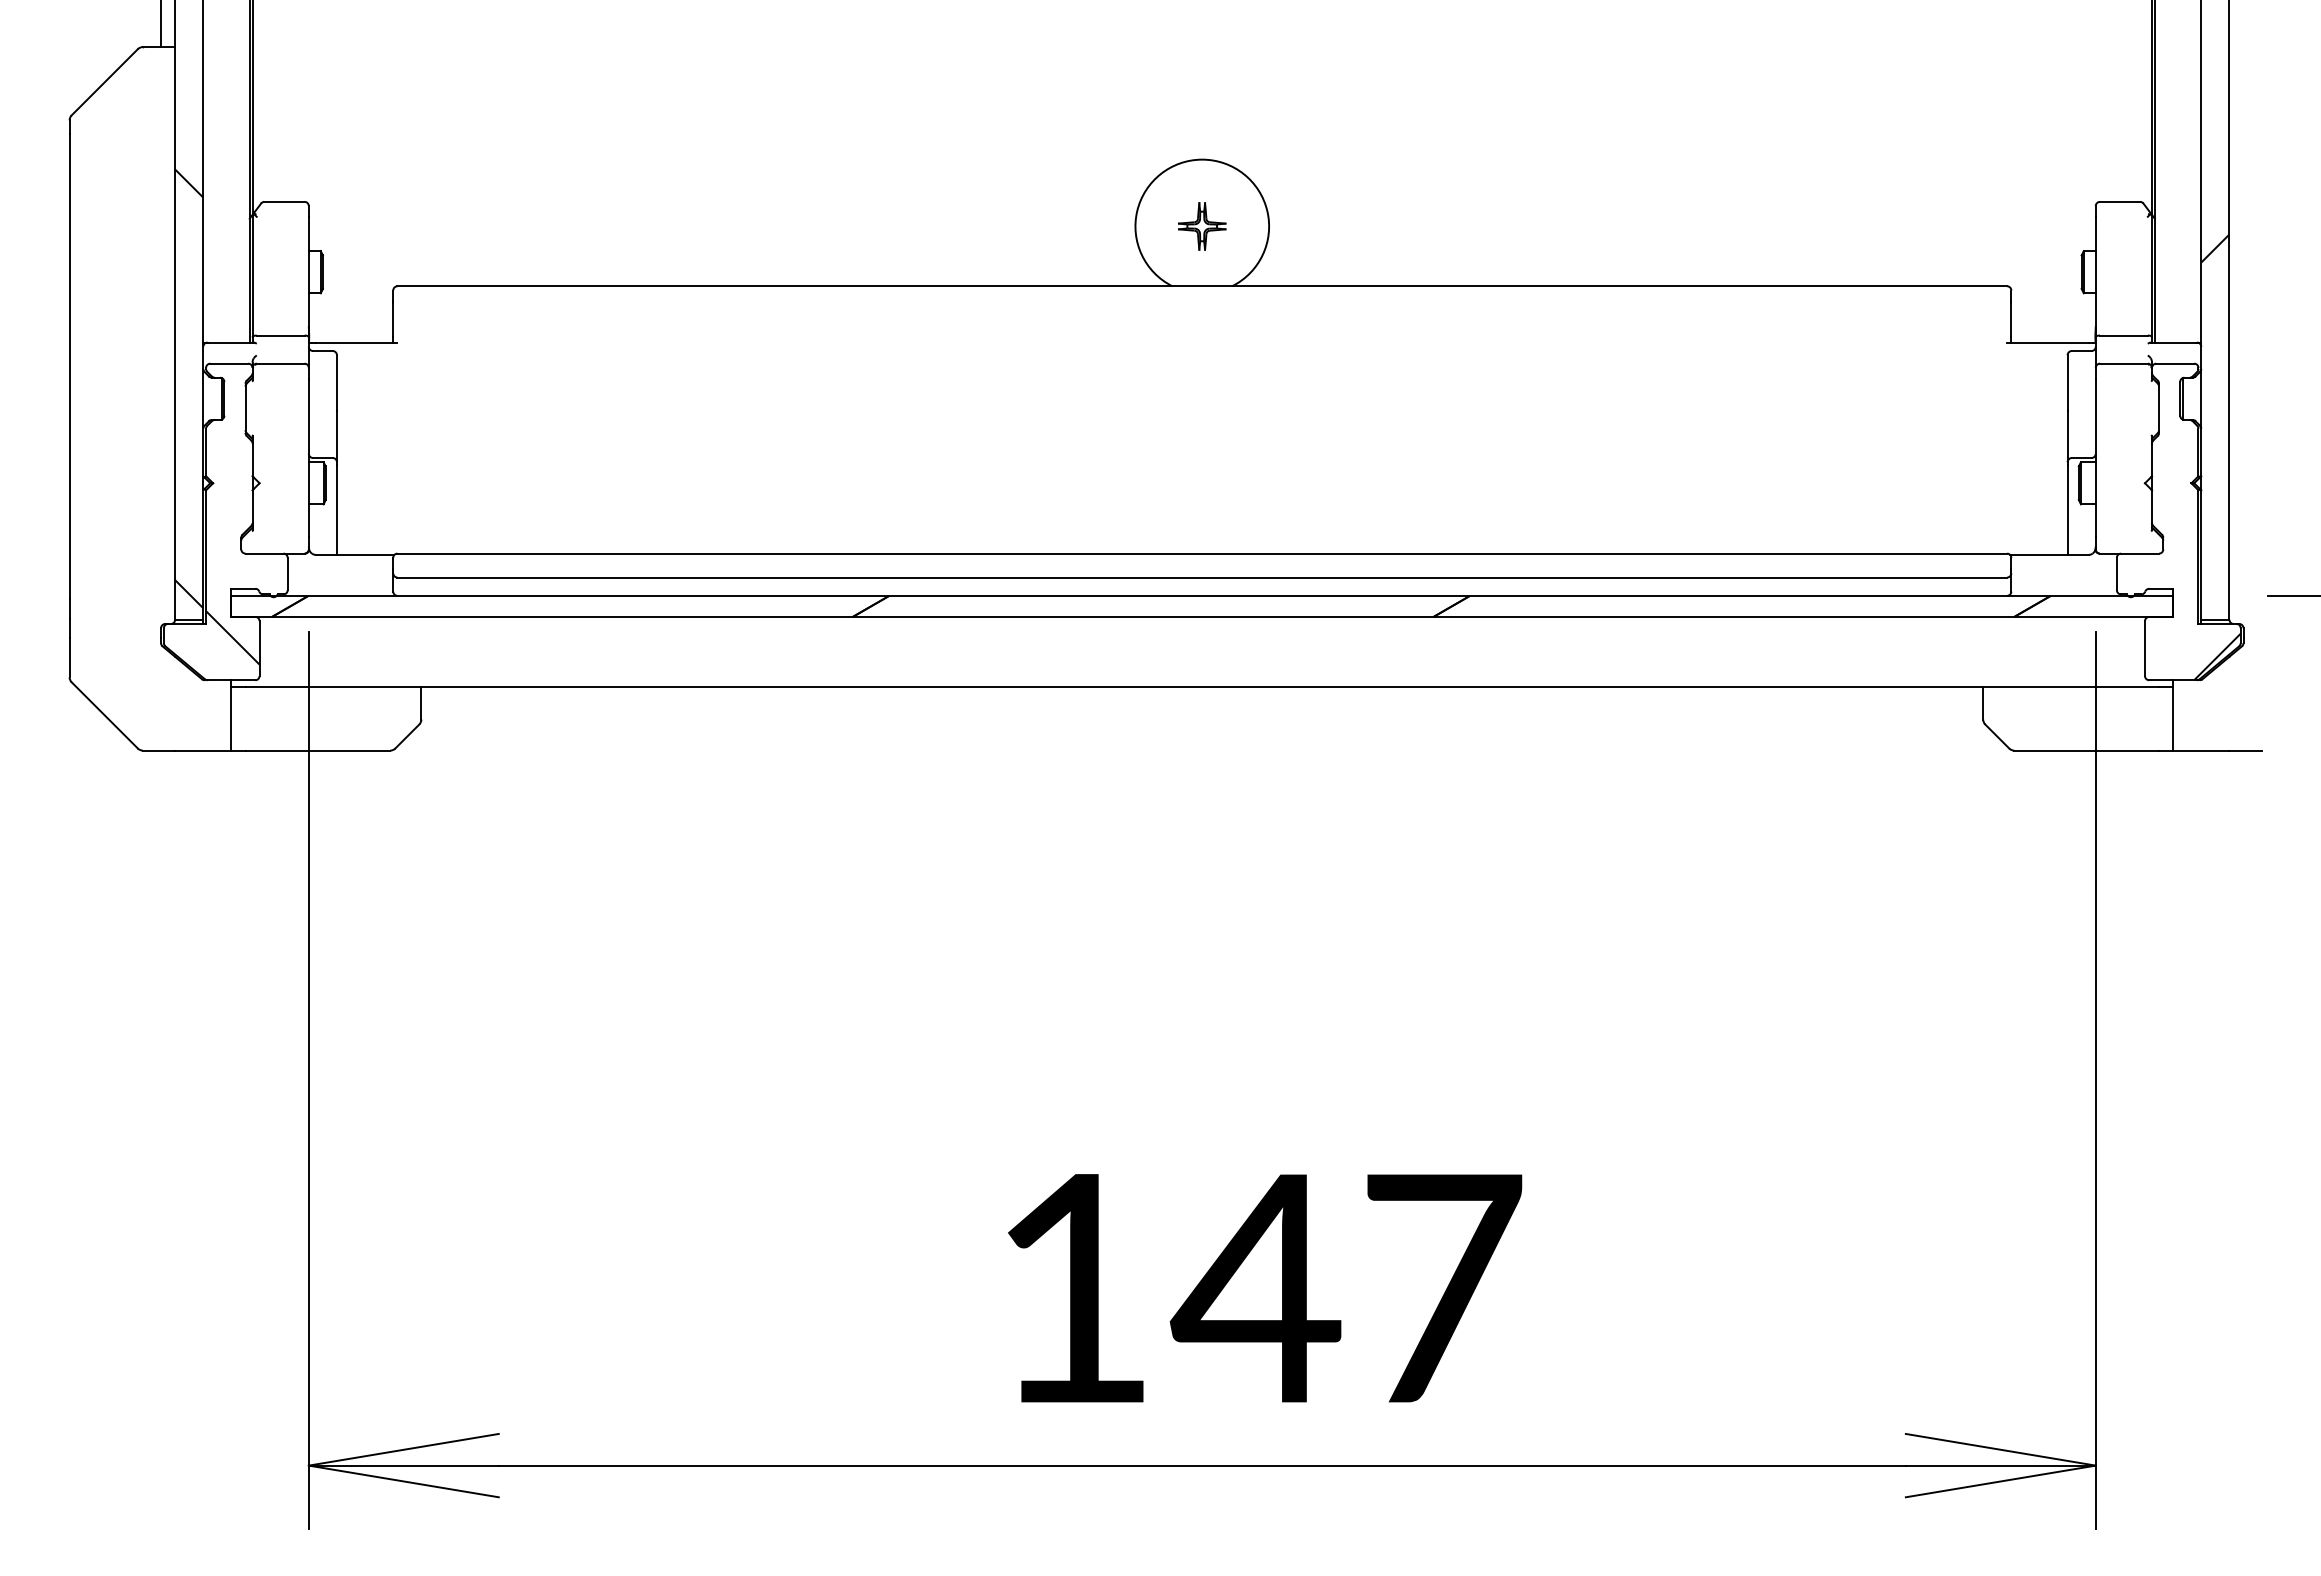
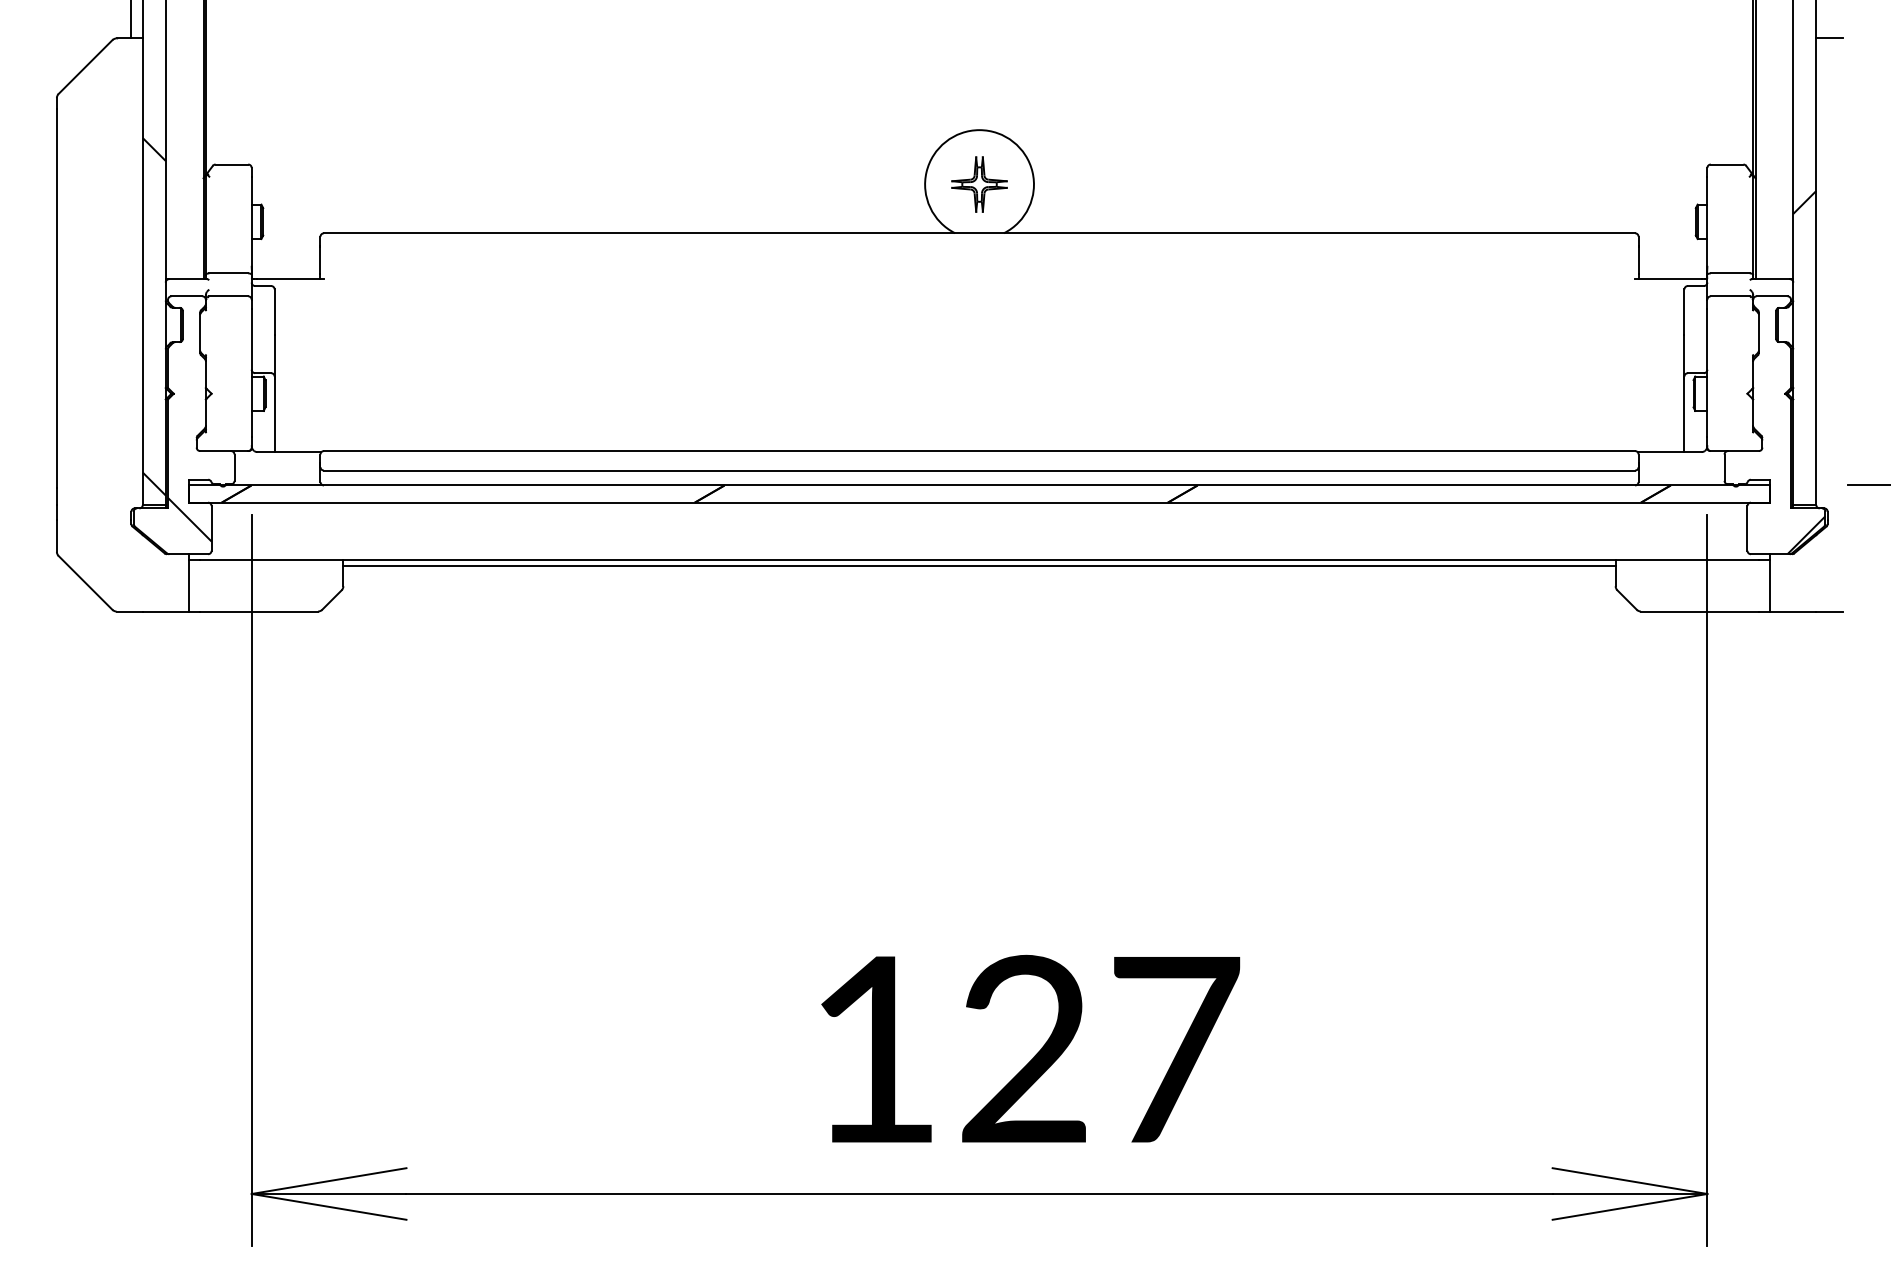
line: (2245, 47) -> (1829, 38), added
part: (1201, 226) -> (978, 184), size x1.43
line: (1202, 694) -> (979, 565), added
text: (1255, 1287) -> (1022, 1048), 147 -> 127

